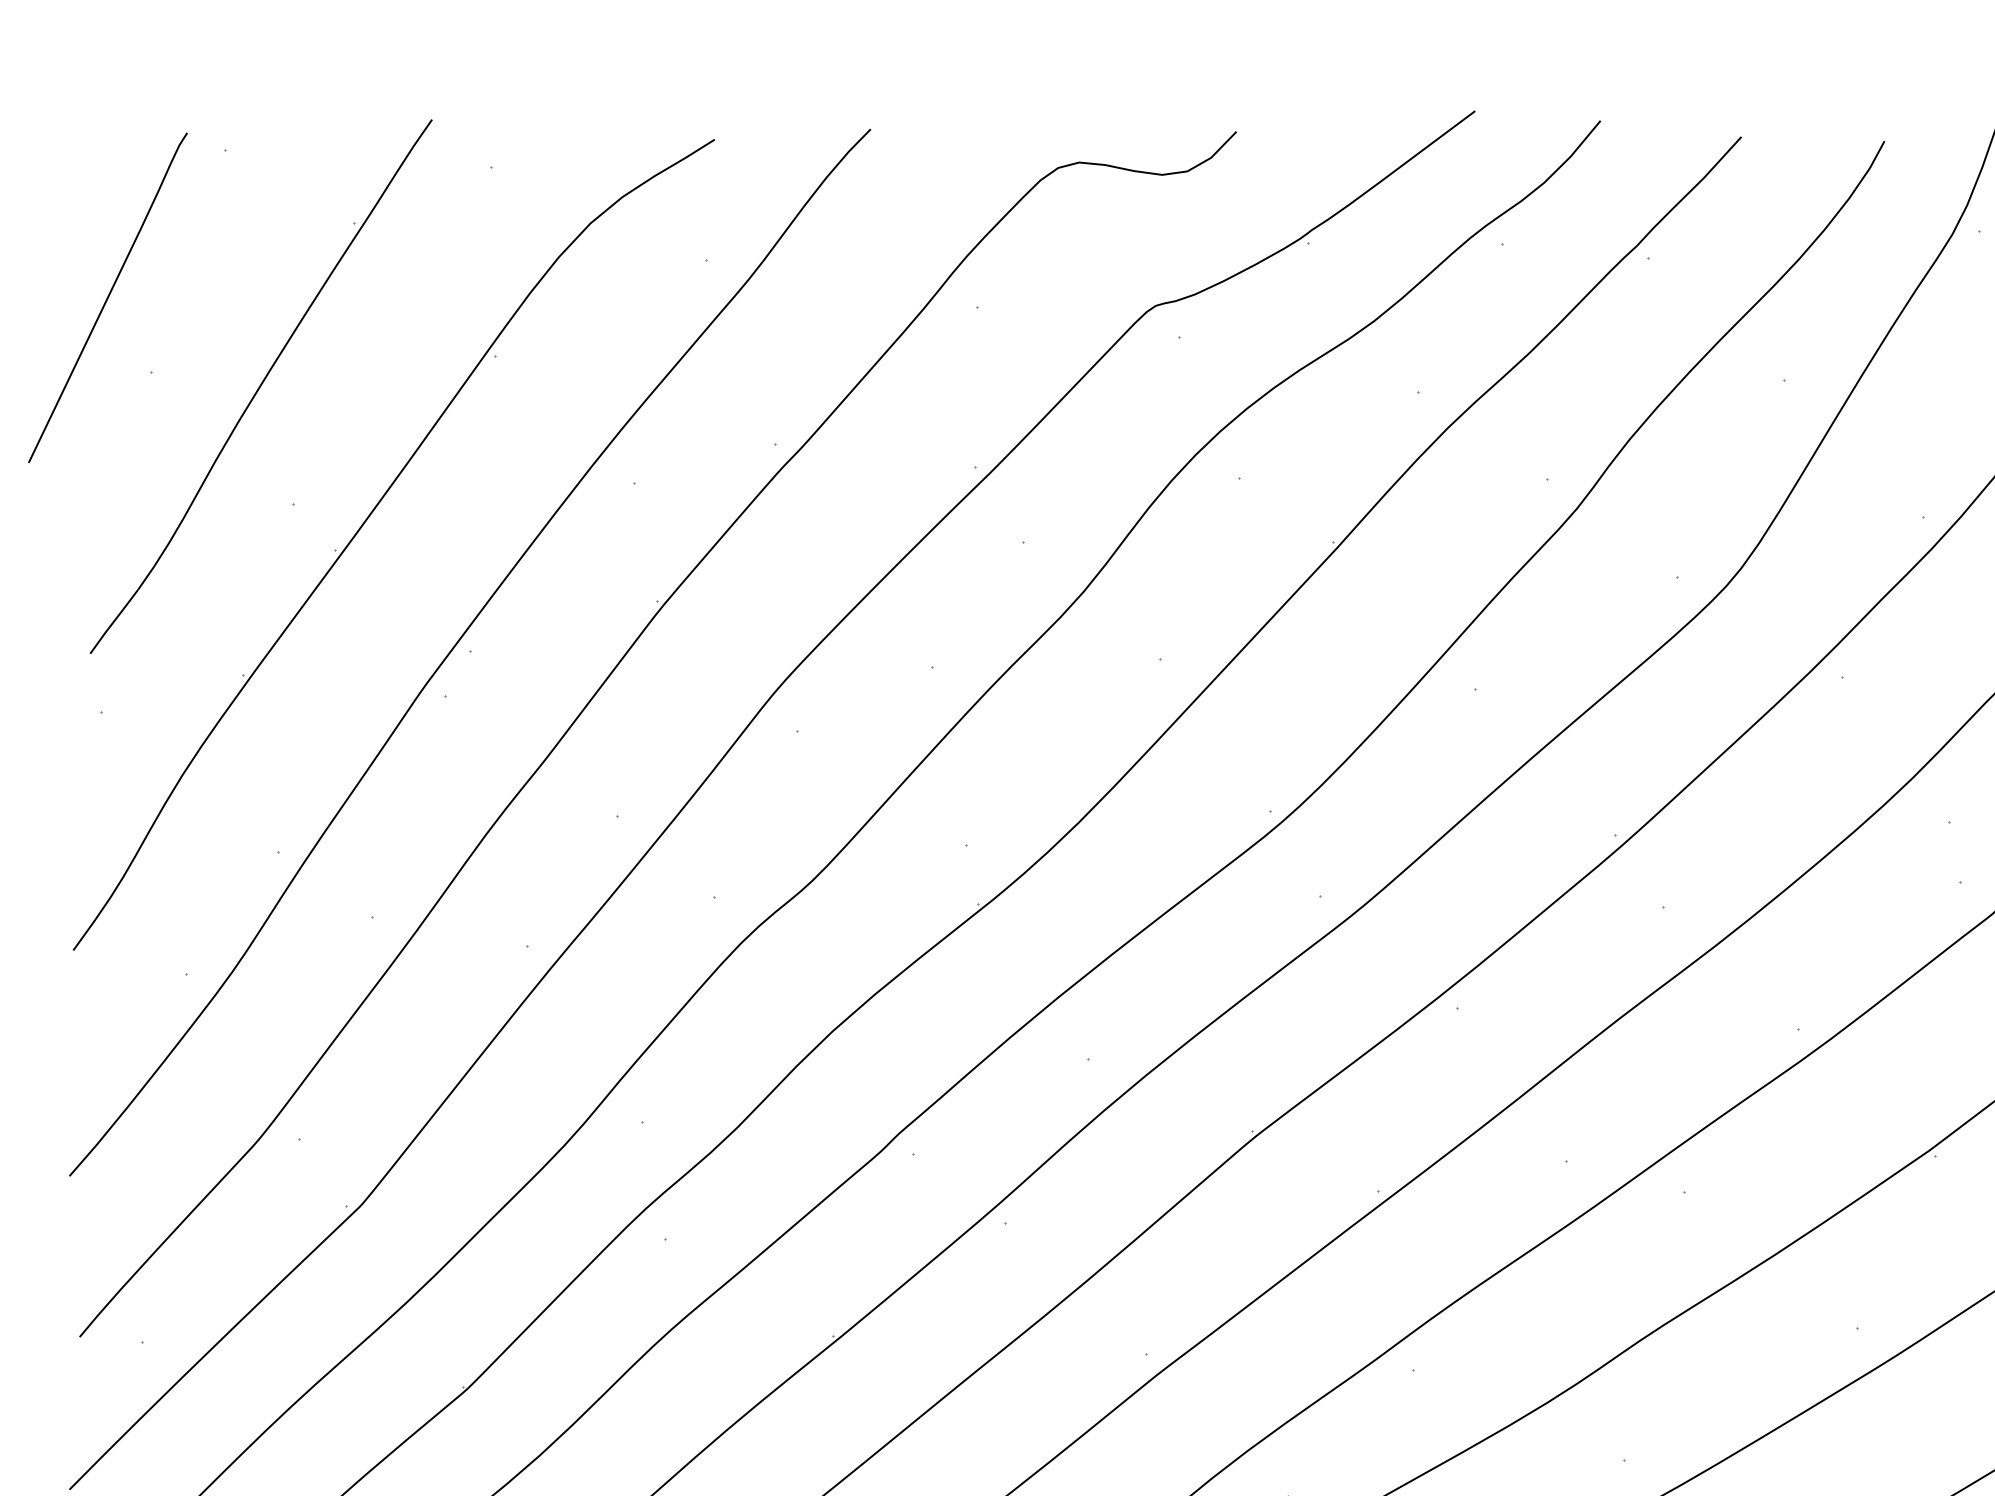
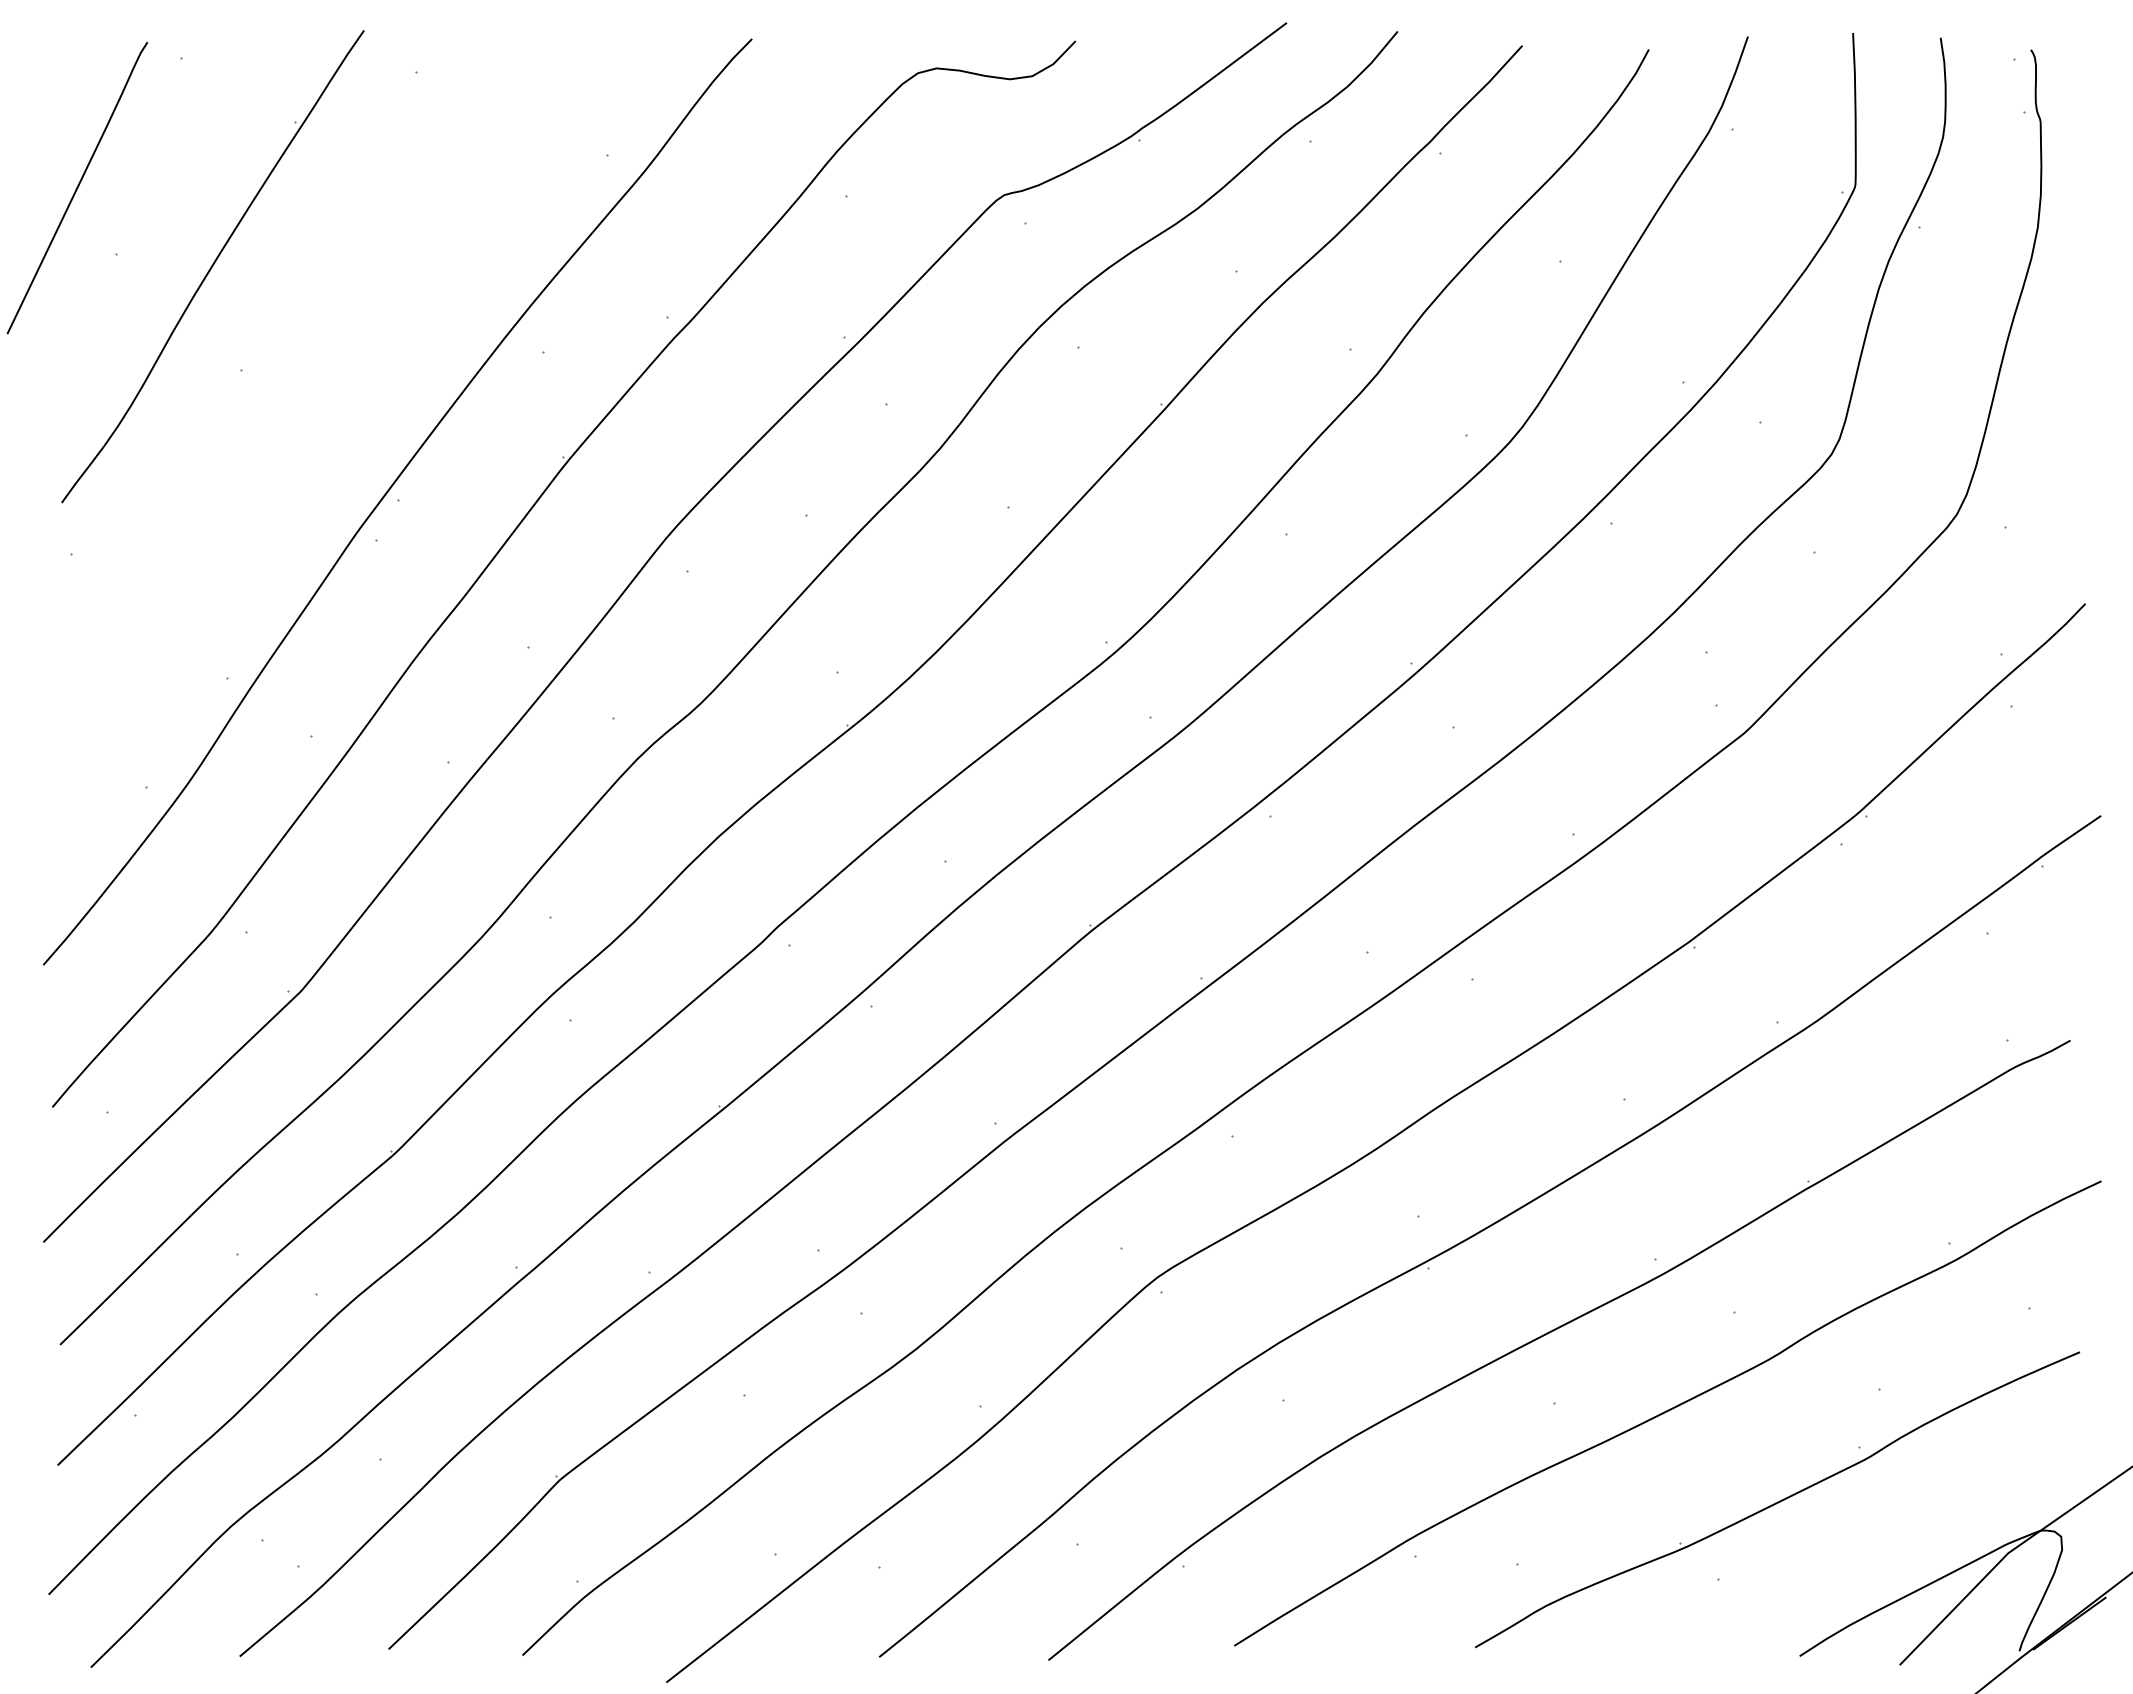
part: (364, 524) -> (304, 388), removed

